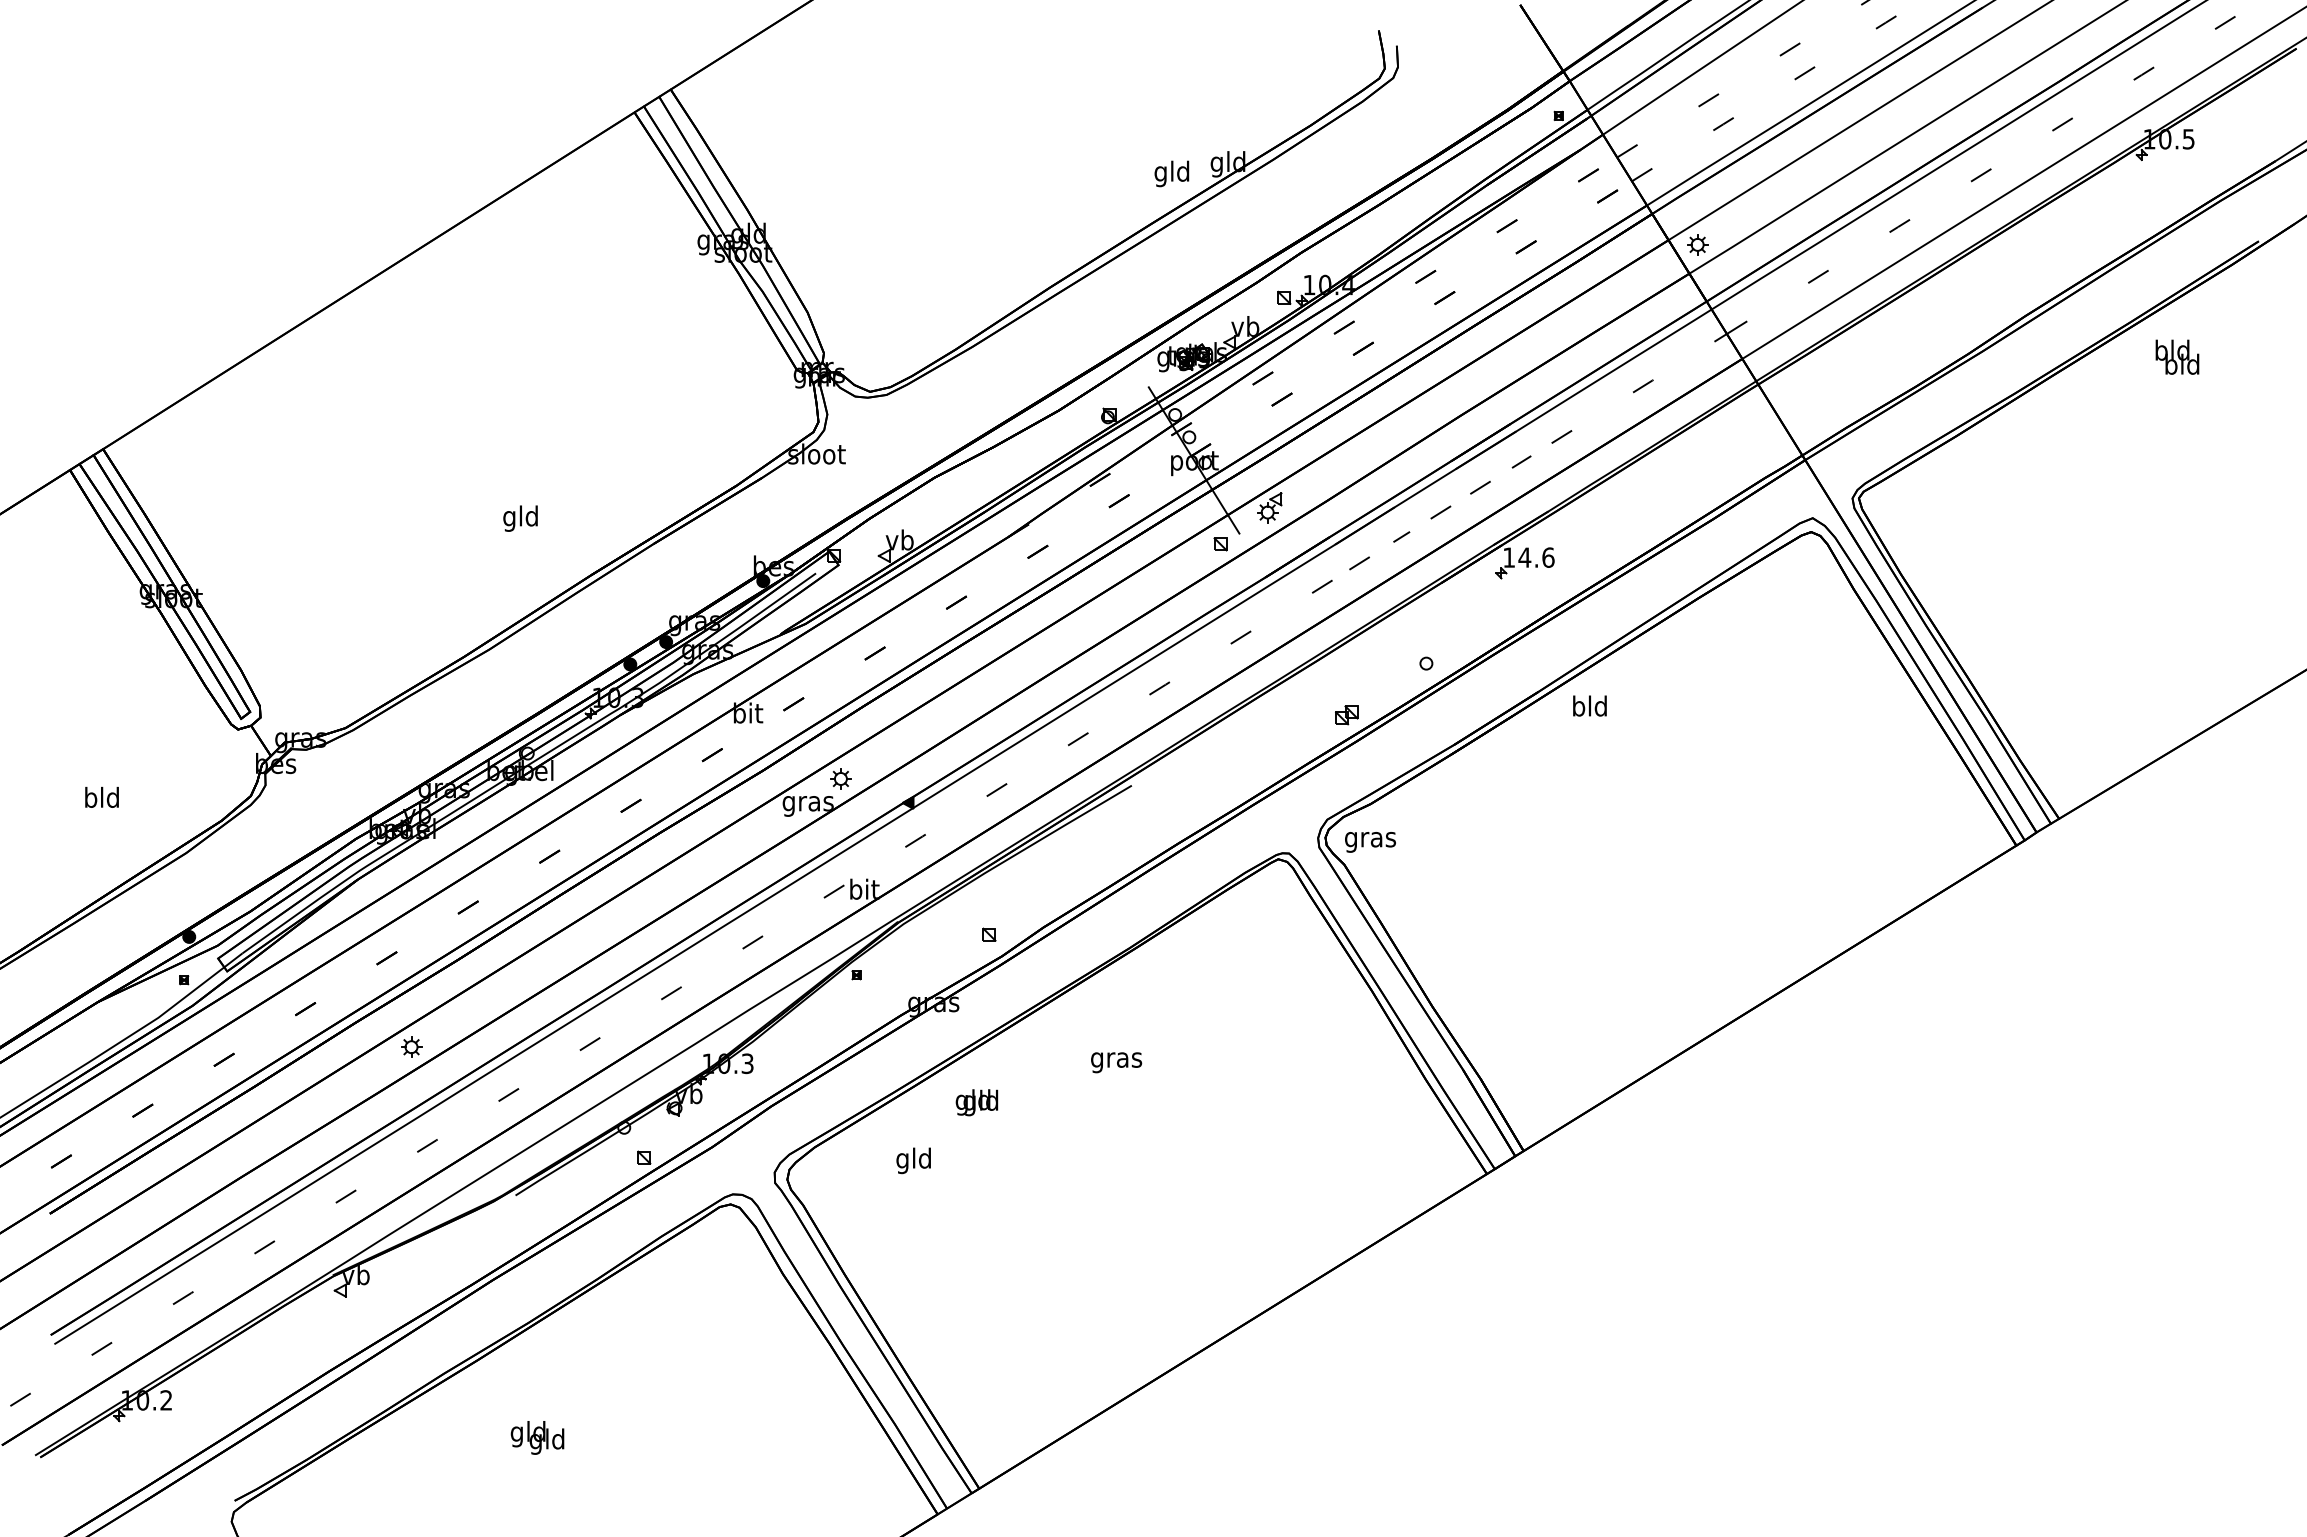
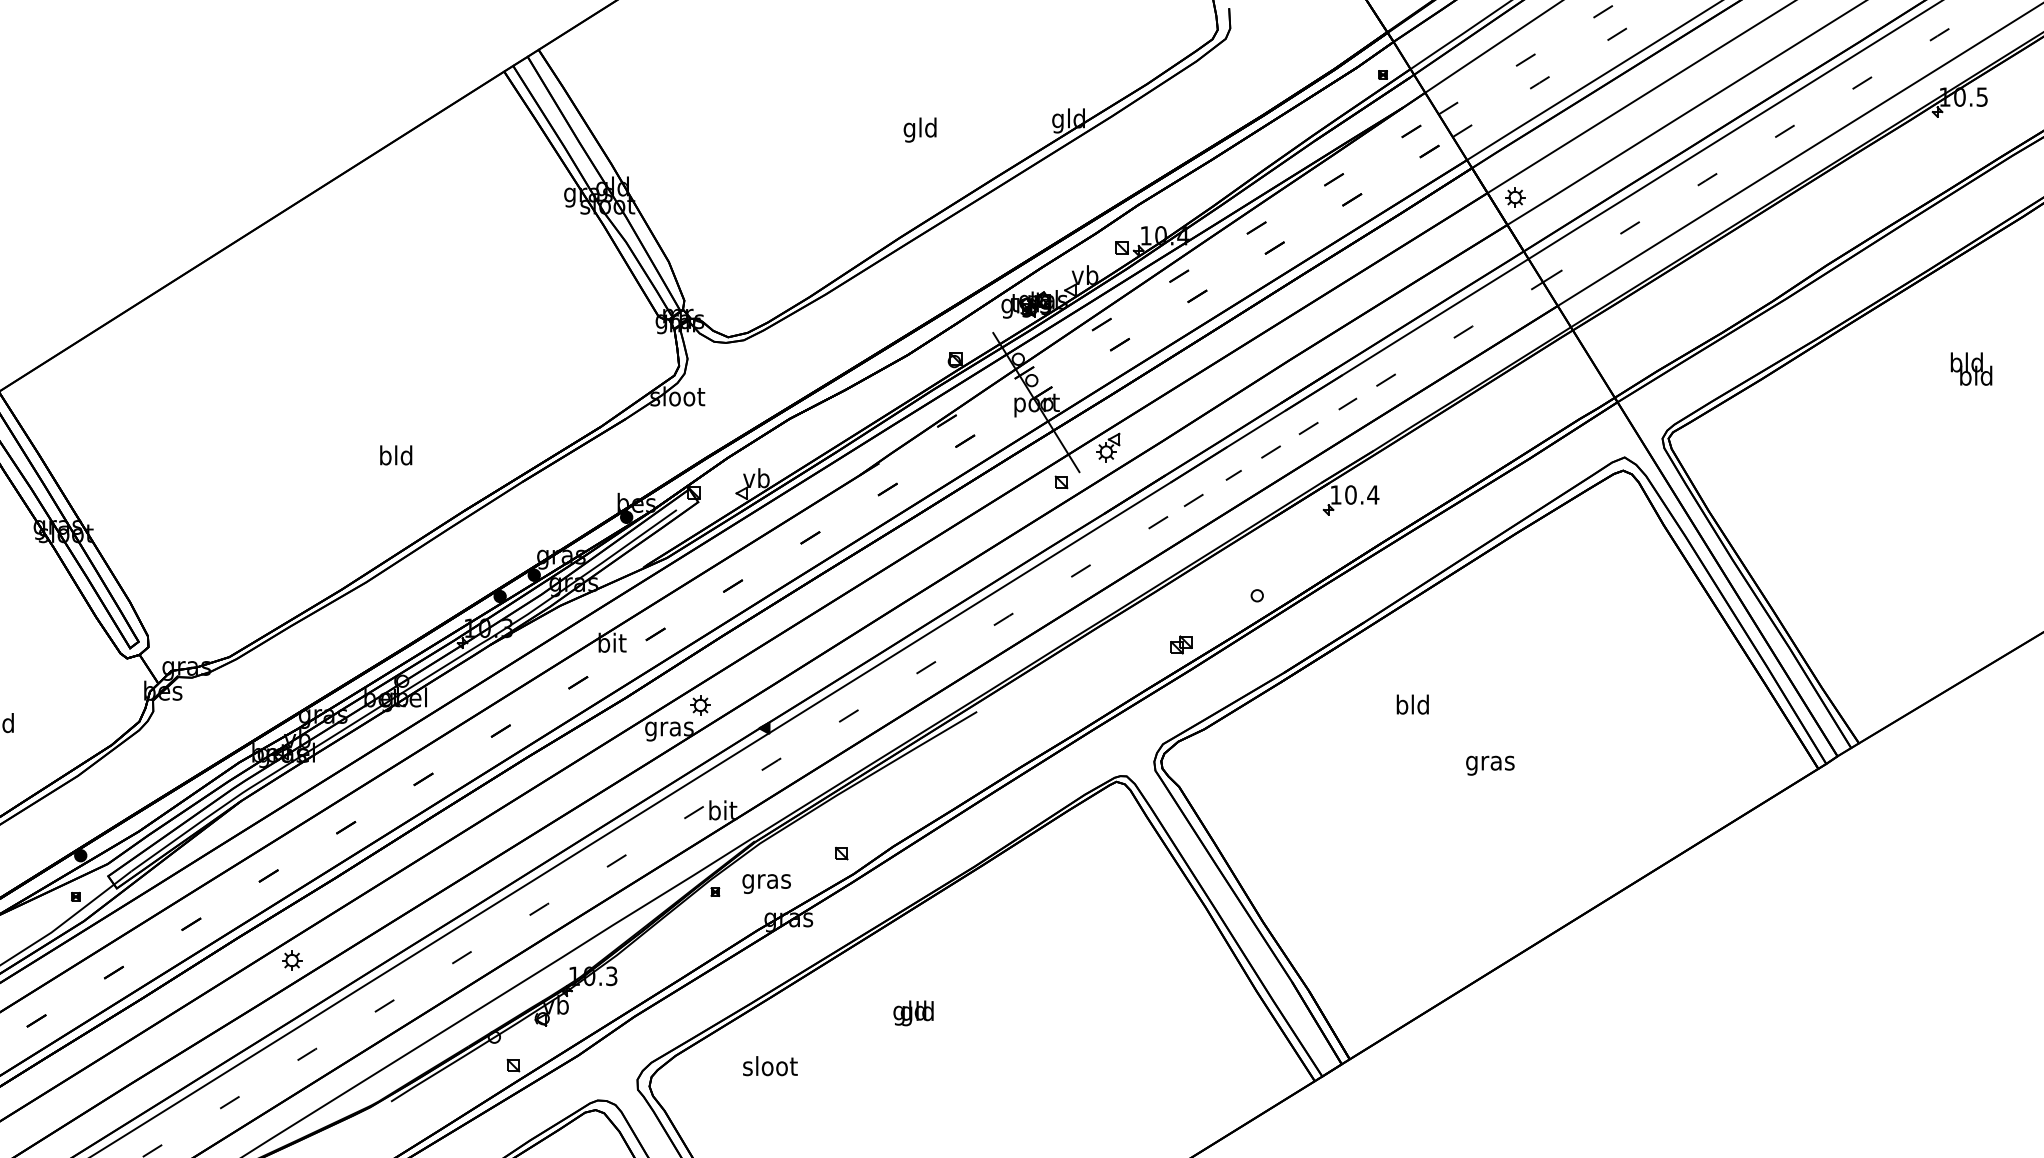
text: (1171, 173) -> (919, 129), moved
text: (2177, 356) -> (1971, 368), moved
text: (509, 518) -> (385, 457), gld -> bld
text: (1536, 557) -> (1361, 494), 14.6 -> 10.4
text: (1589, 705) -> (1412, 704), moved
text: (1370, 842) -> (1490, 765), moved
text: (1116, 1062) -> (766, 883), moved
text: (976, 1102) -> (913, 1013), moved
text: (914, 1160) -> (770, 1068), gld -> sloot

